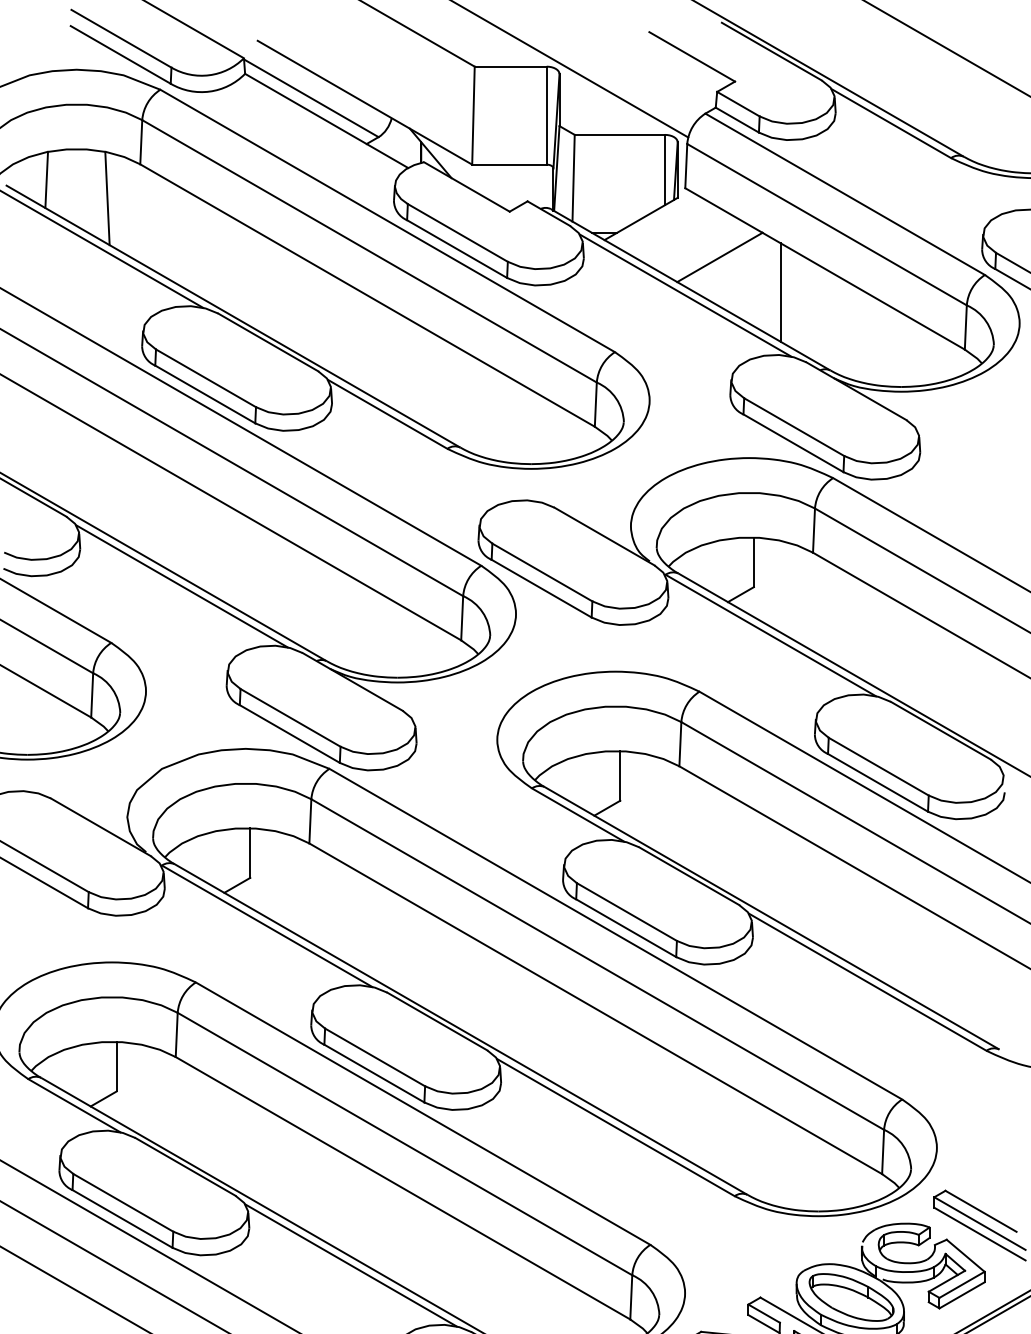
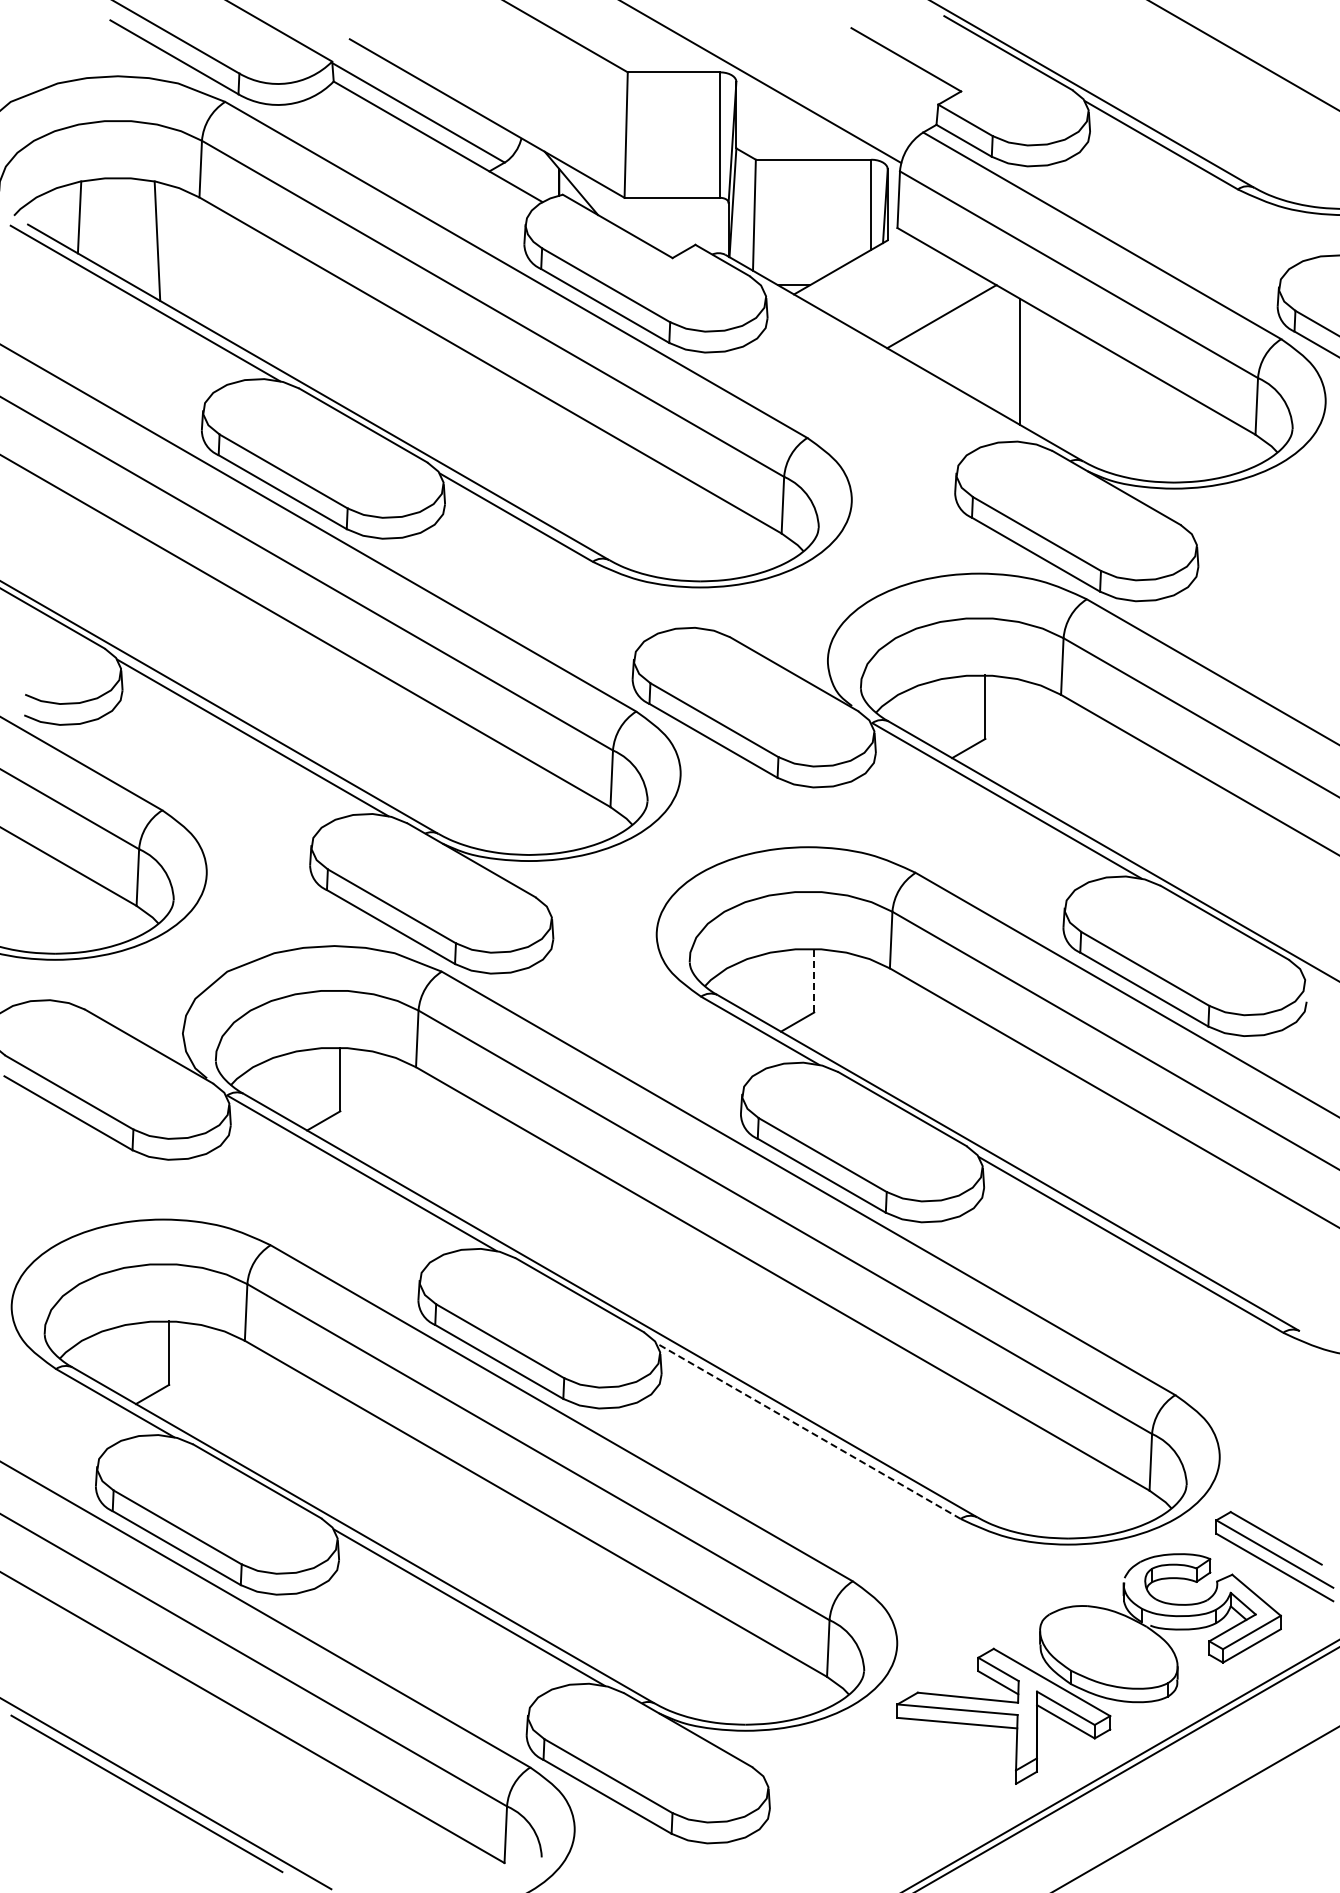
line: (685, 295) -> (897, 365), removed
line: (620, 775) -> (814, 980), solid -> dashed
line: (615, 1127) -> (808, 1431), solid -> dashed
part: (851, 1297) -> (1110, 1648), removed

